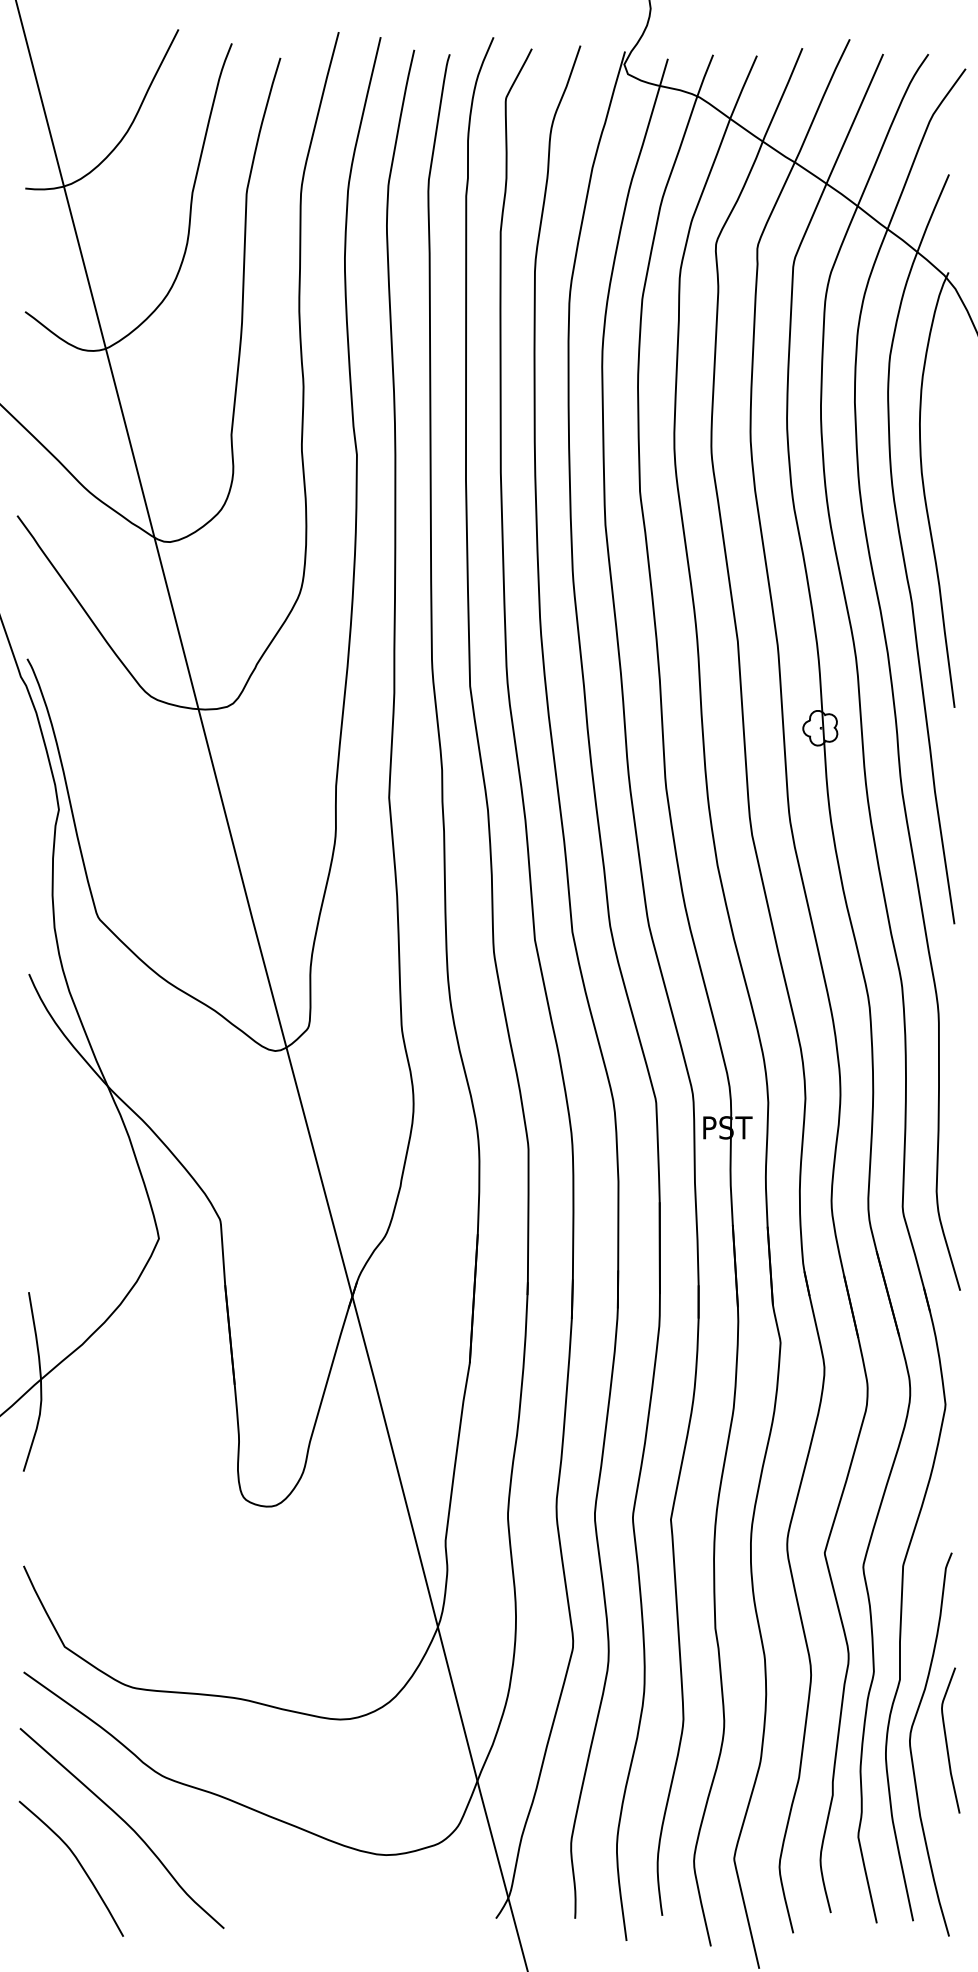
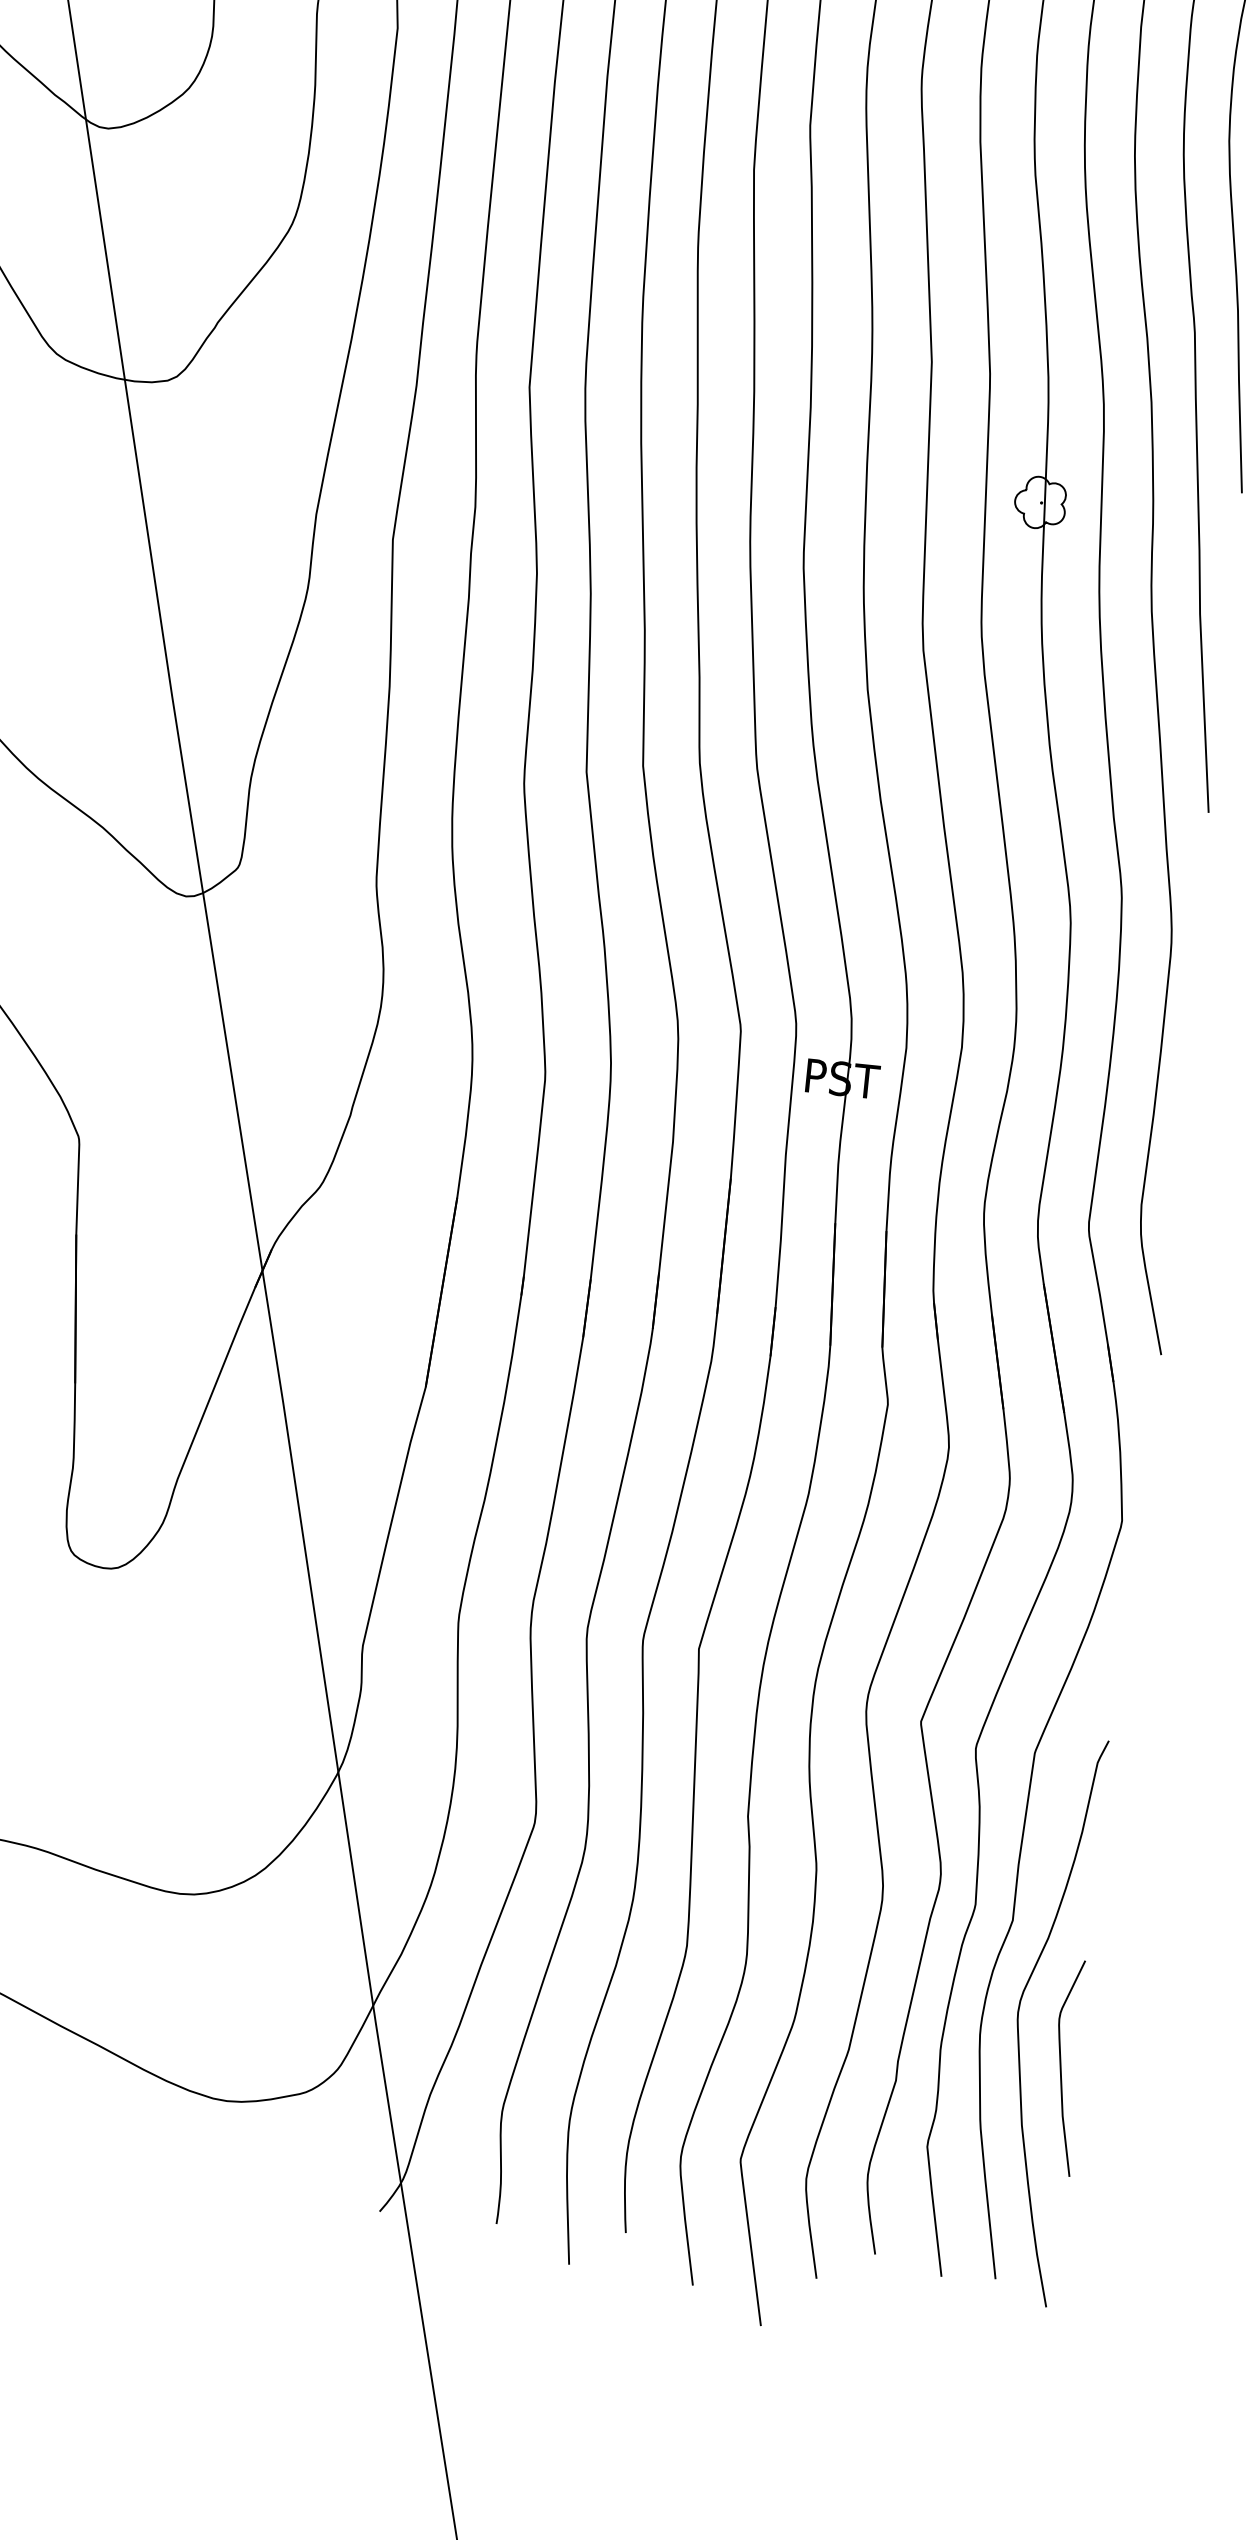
curve: (947, 1741) -> (1062, 2068), moved

